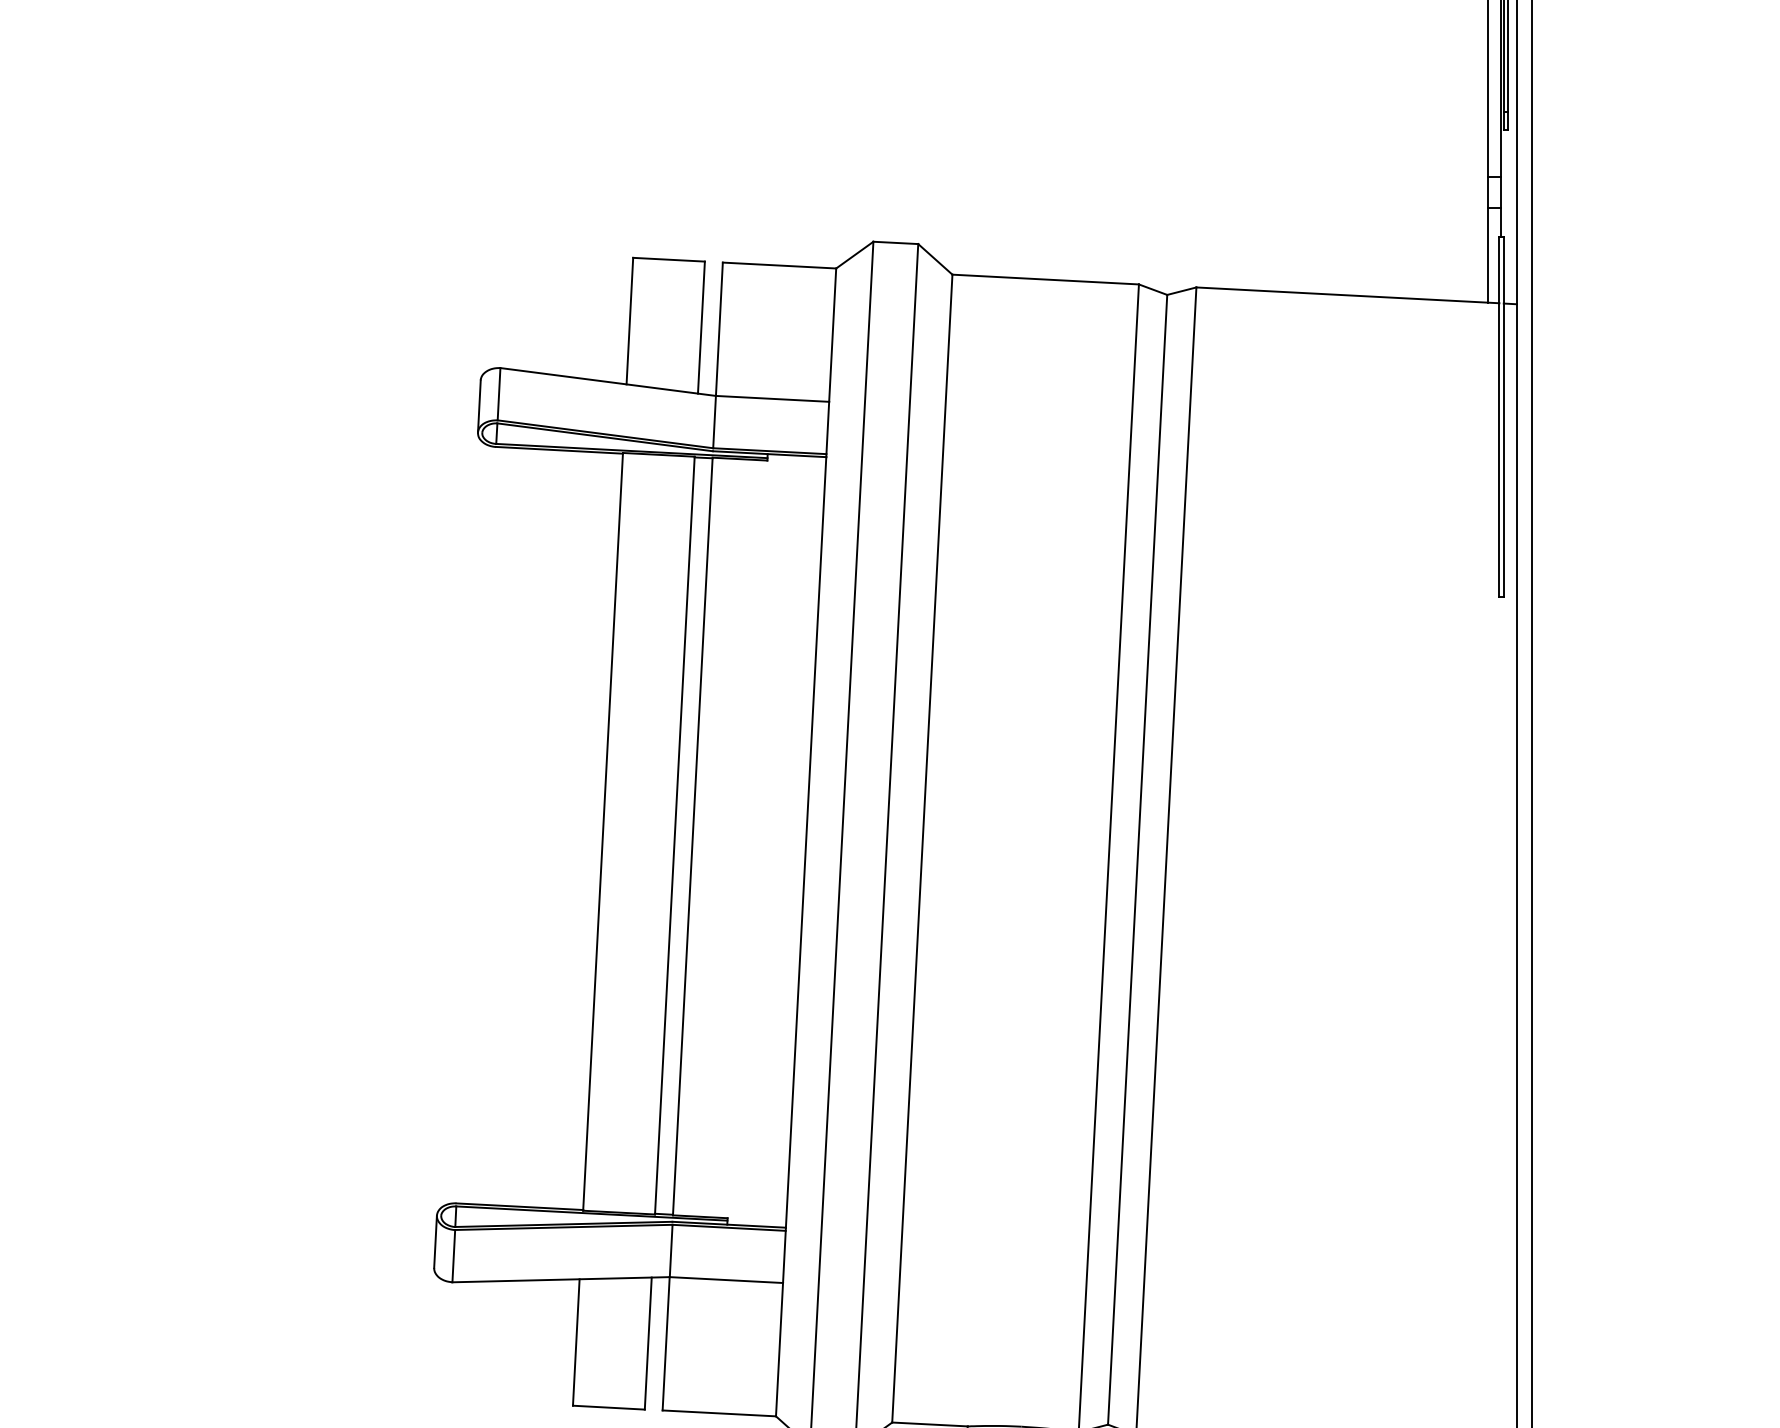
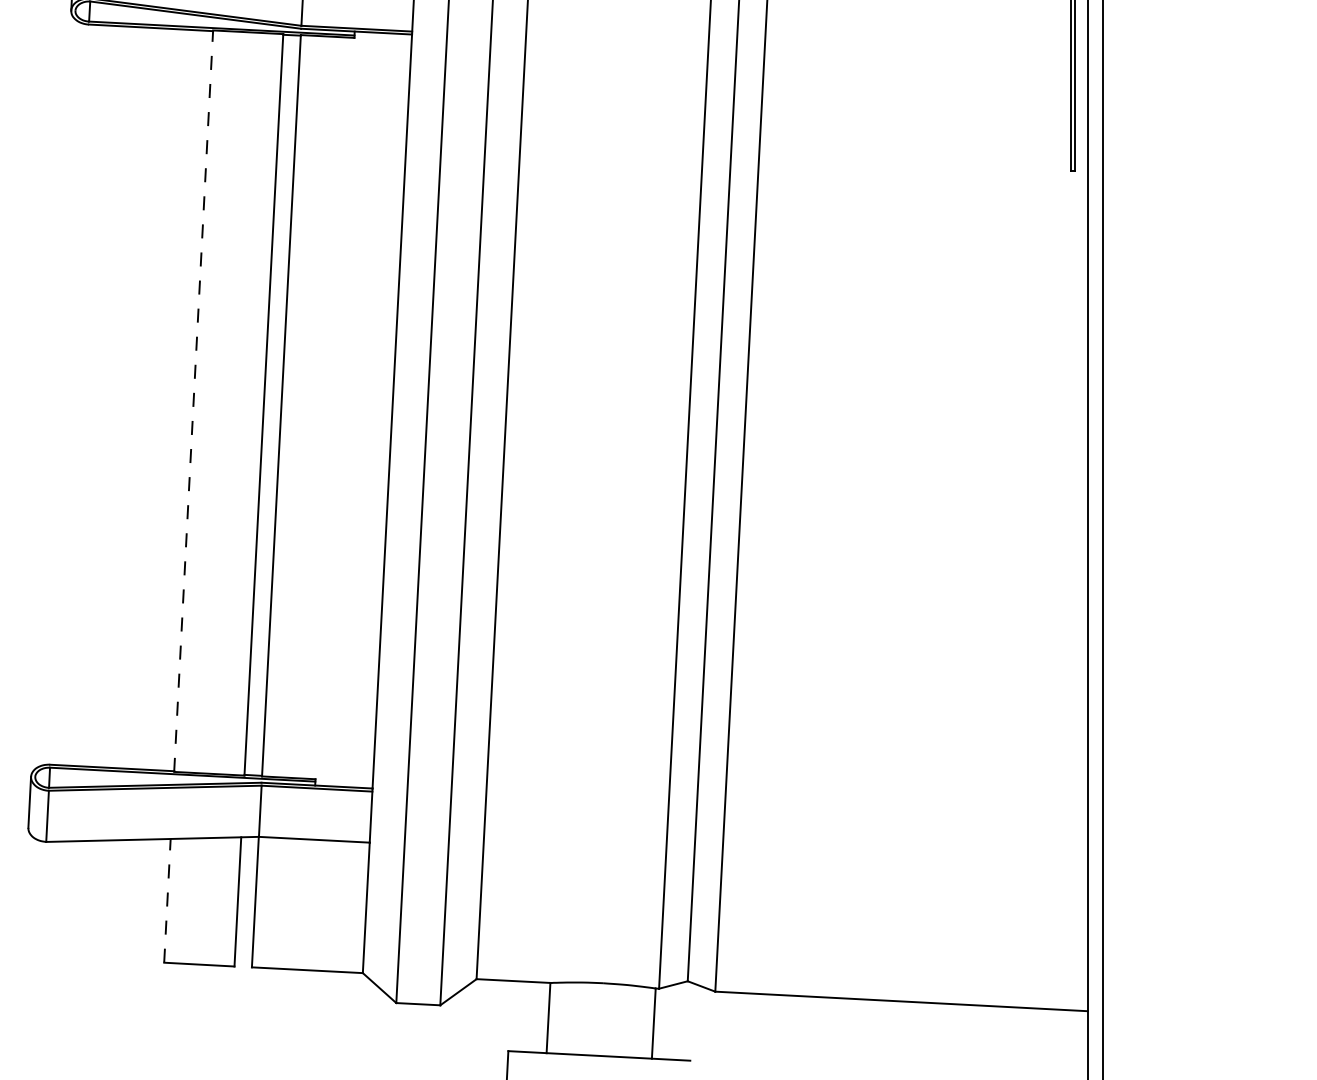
line: (603, 831) -> (194, 400), solid -> dashed
line: (576, 1342) -> (167, 900), solid -> dashed

